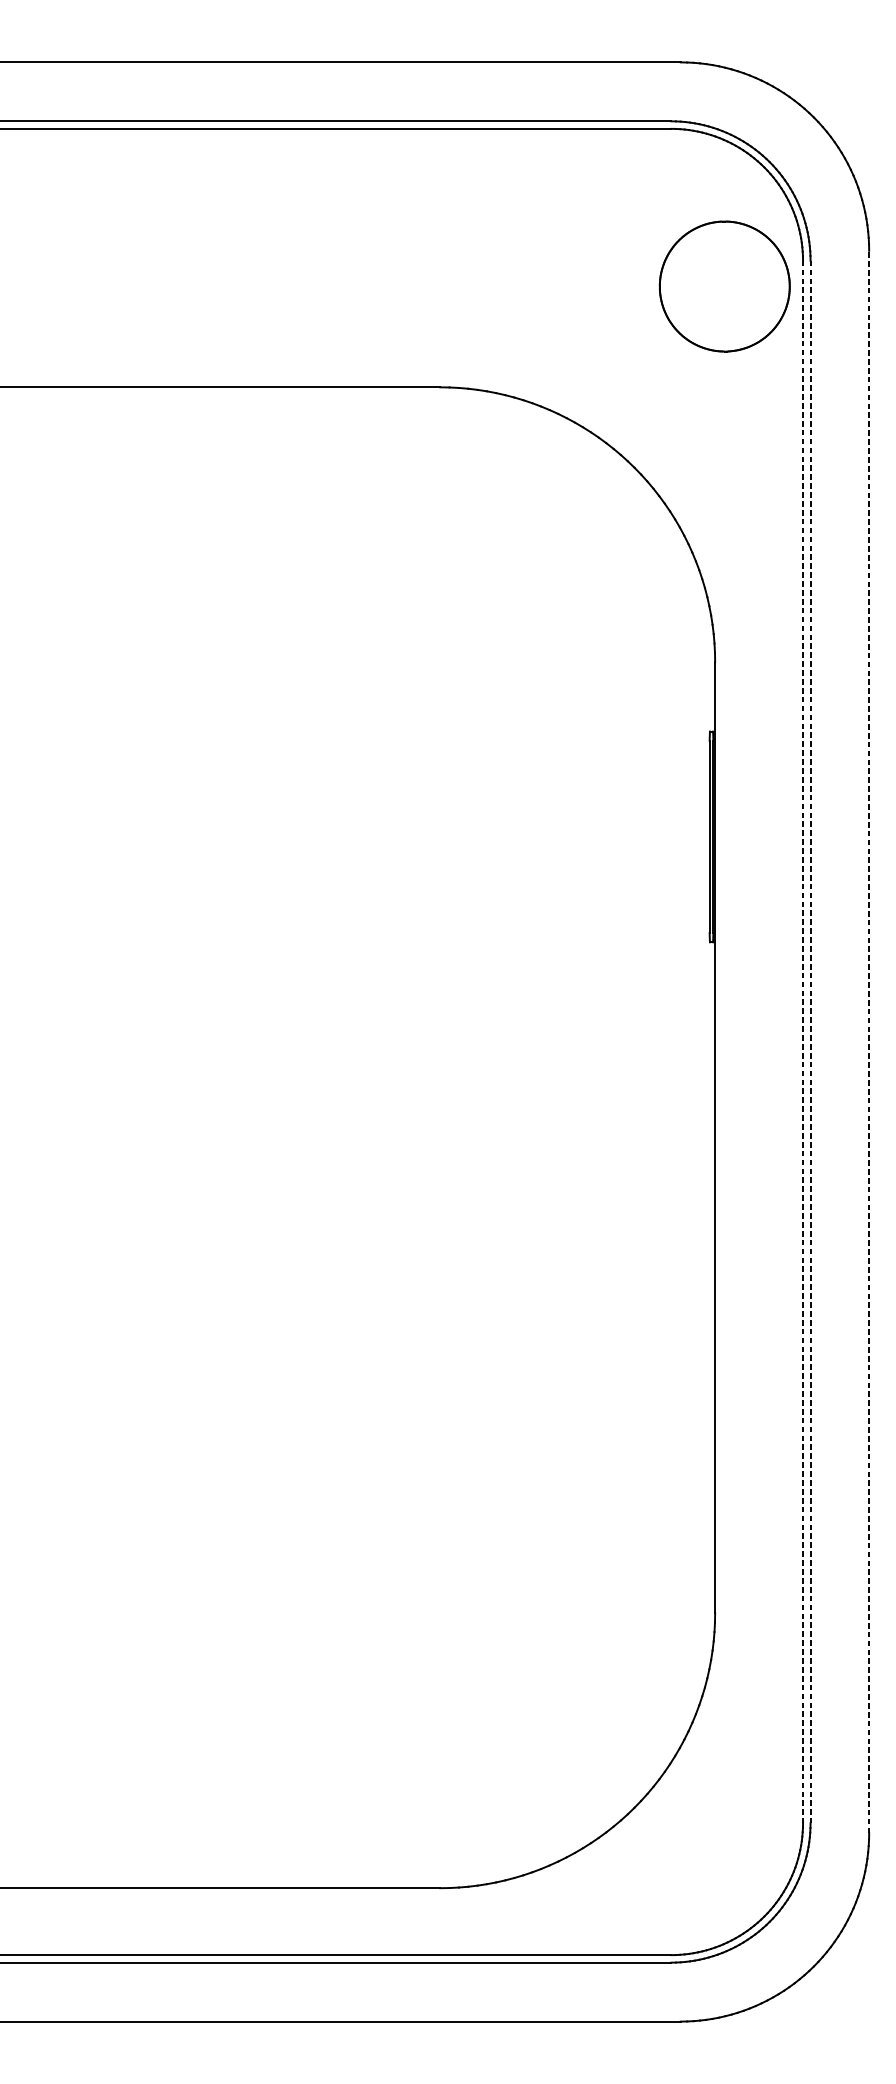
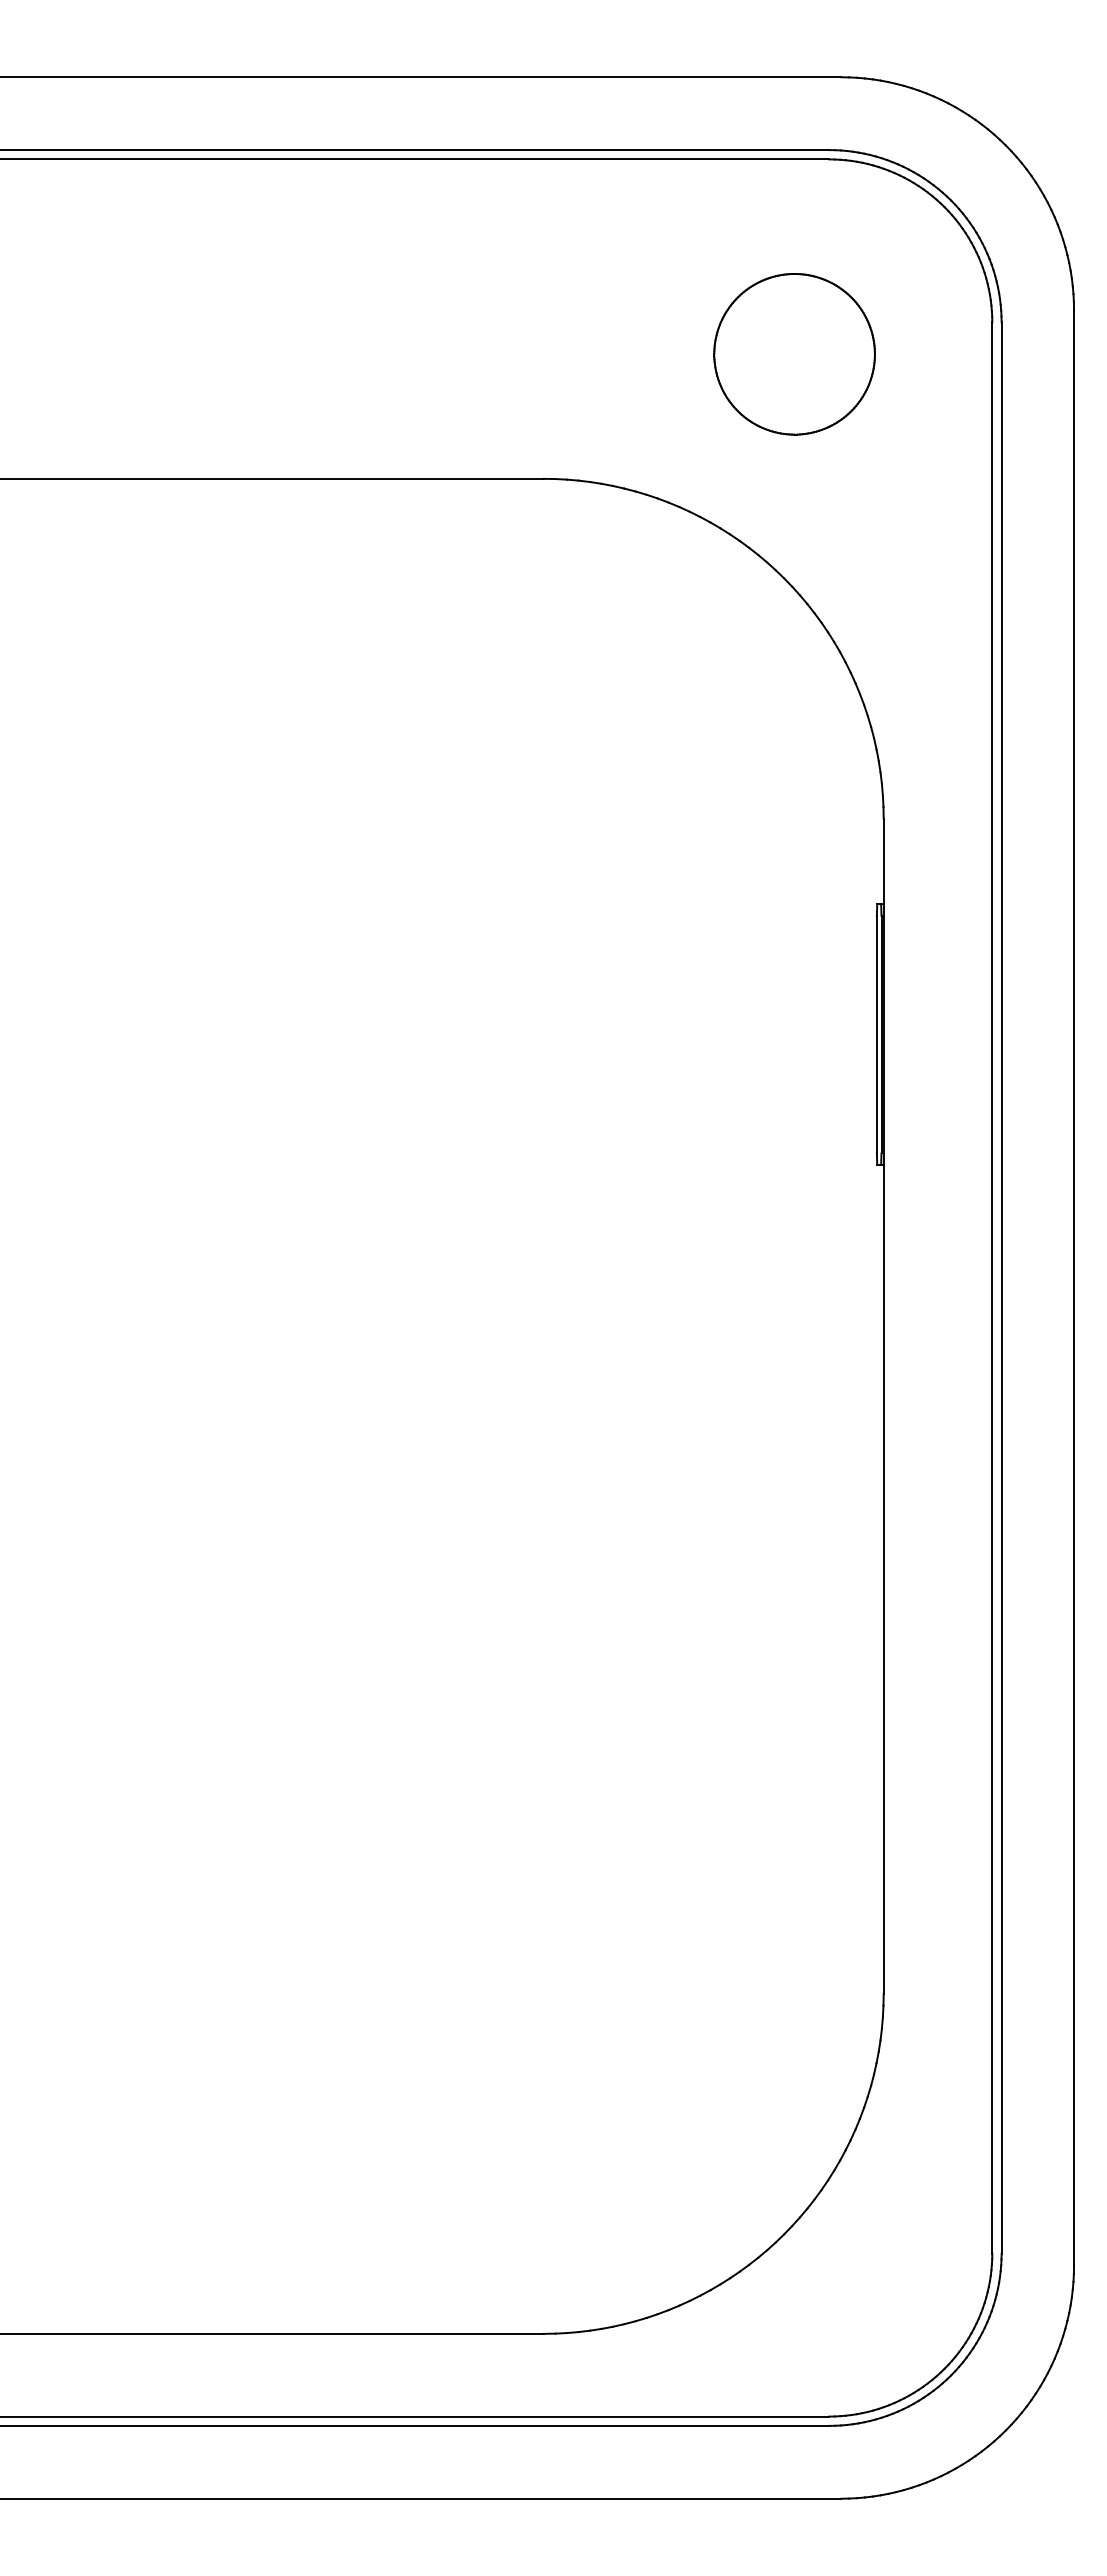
part: (724, 286) -> (794, 354), moved
line: (803, 1042) -> (992, 1288), dashed -> solid
line: (810, 1042) -> (1001, 1288), dashed -> solid
line: (869, 1042) -> (1074, 1288), dashed -> solid

